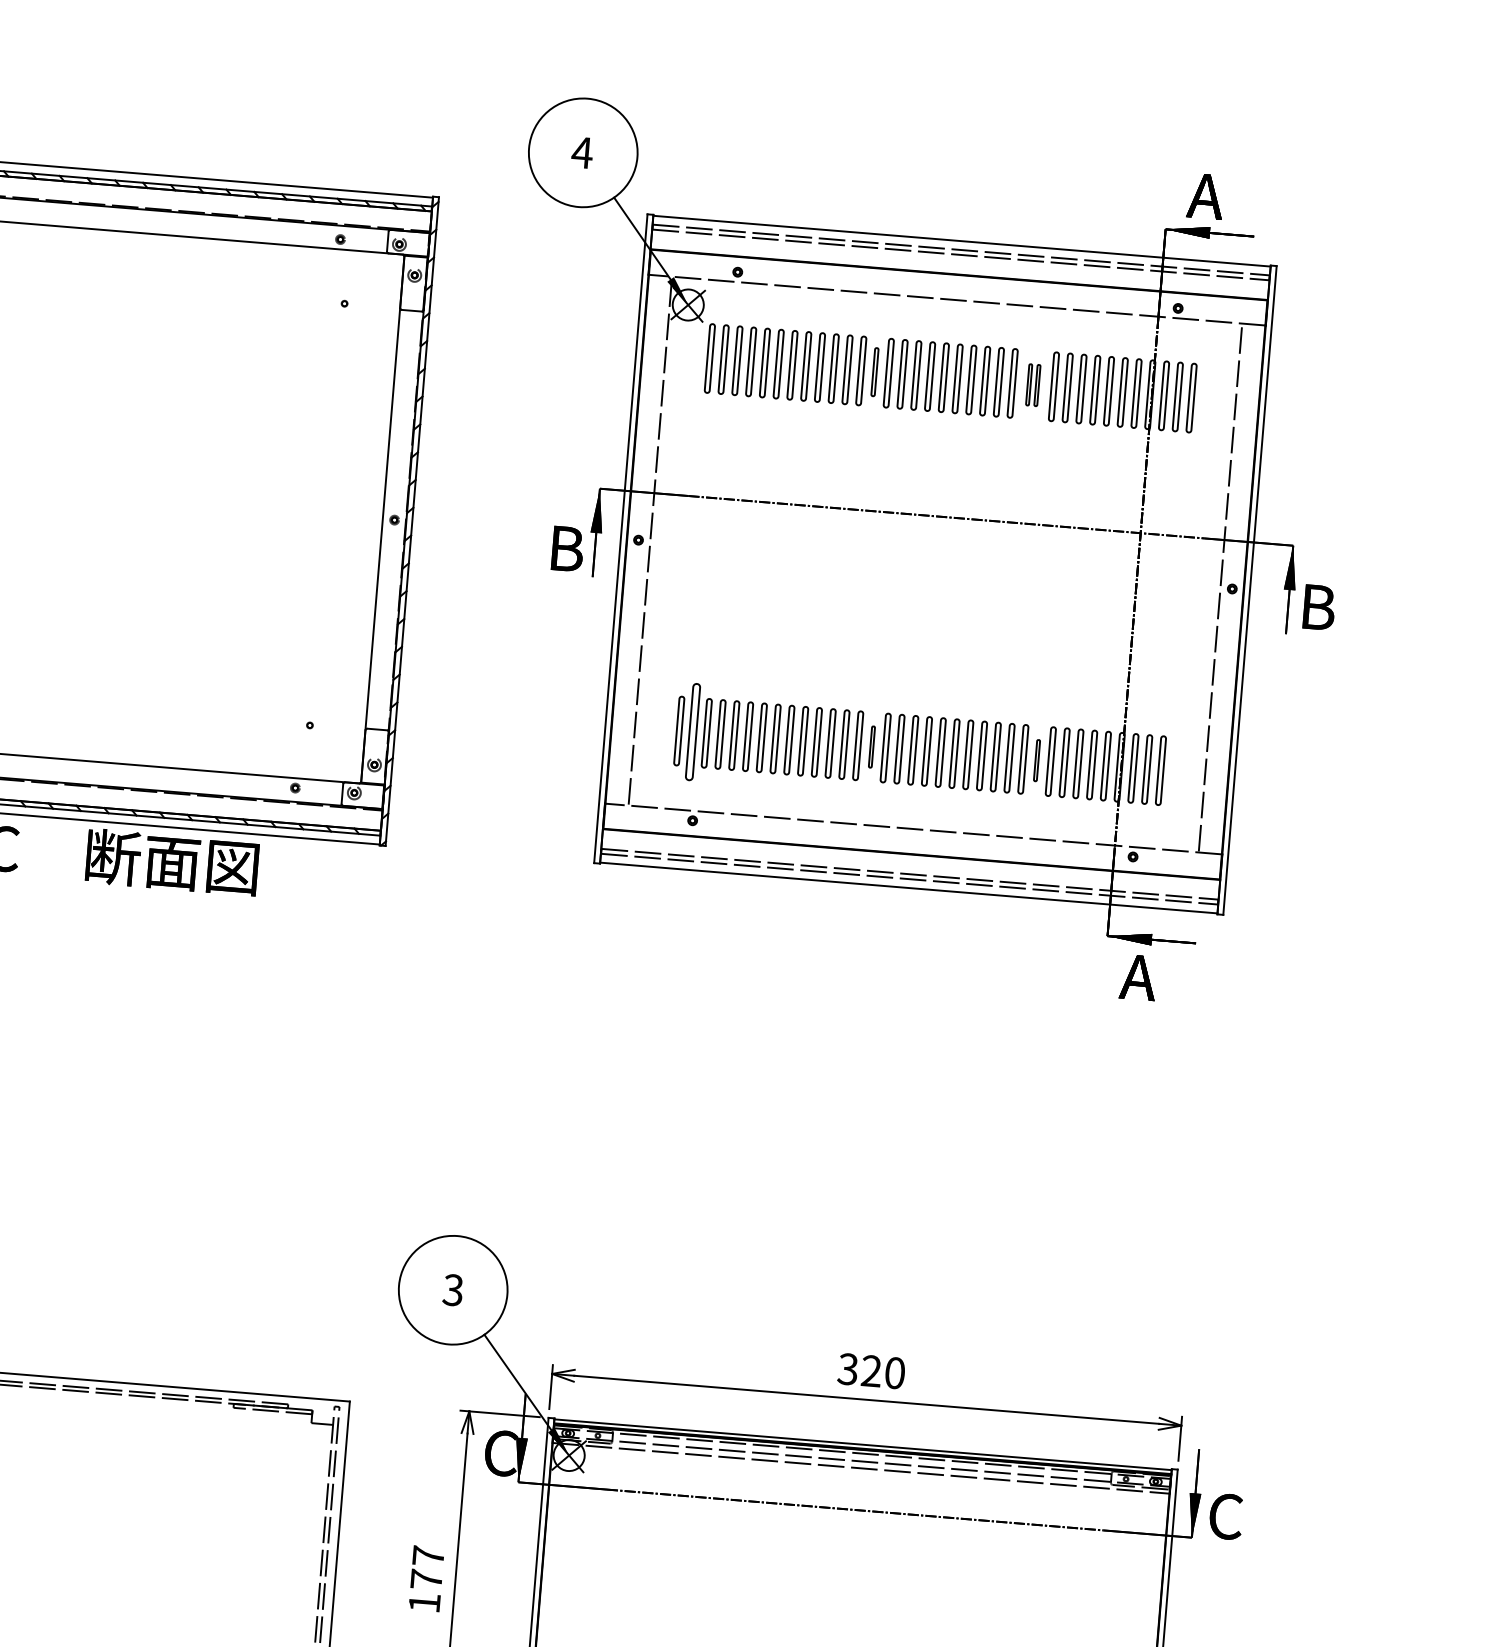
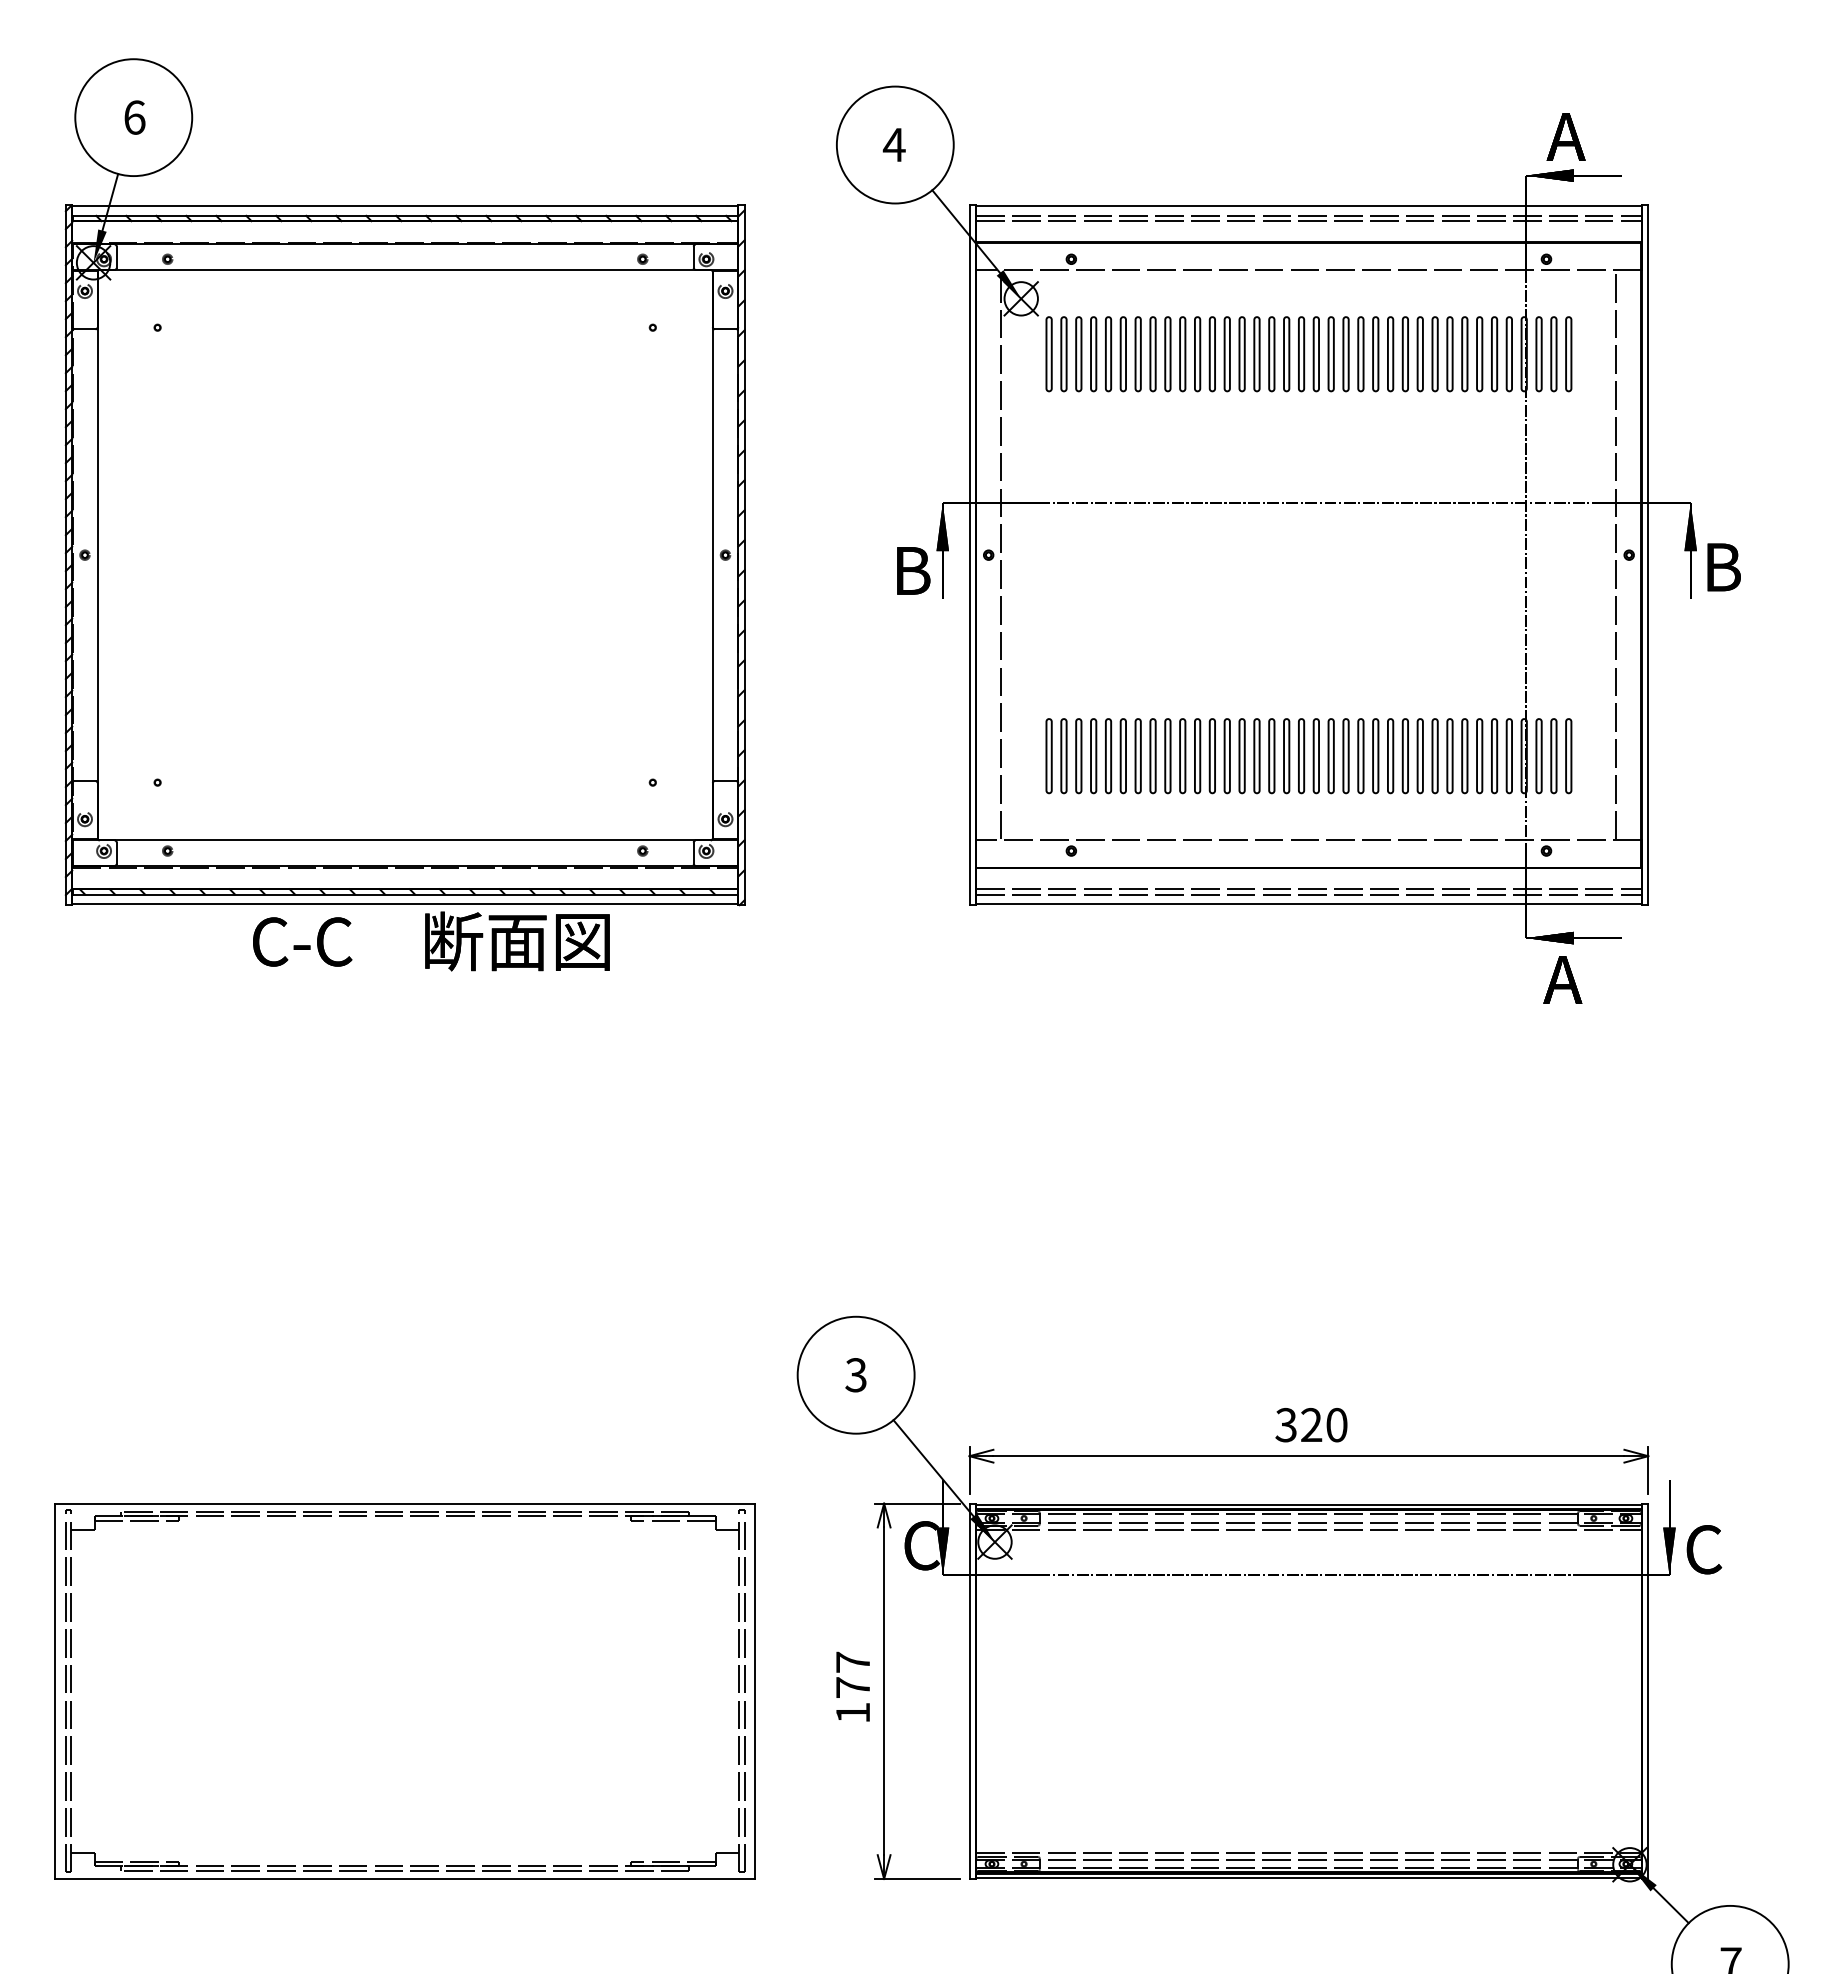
part: (874, 372) -> (1226, 354), size x1.43
part: (1032, 385) -> (1397, 354), size x1.67
part: (692, 732) -> (1063, 756), size x0.71
part: (871, 747) -> (1256, 756), size x1.67
part: (1036, 760) -> (1434, 756), size x1.67

